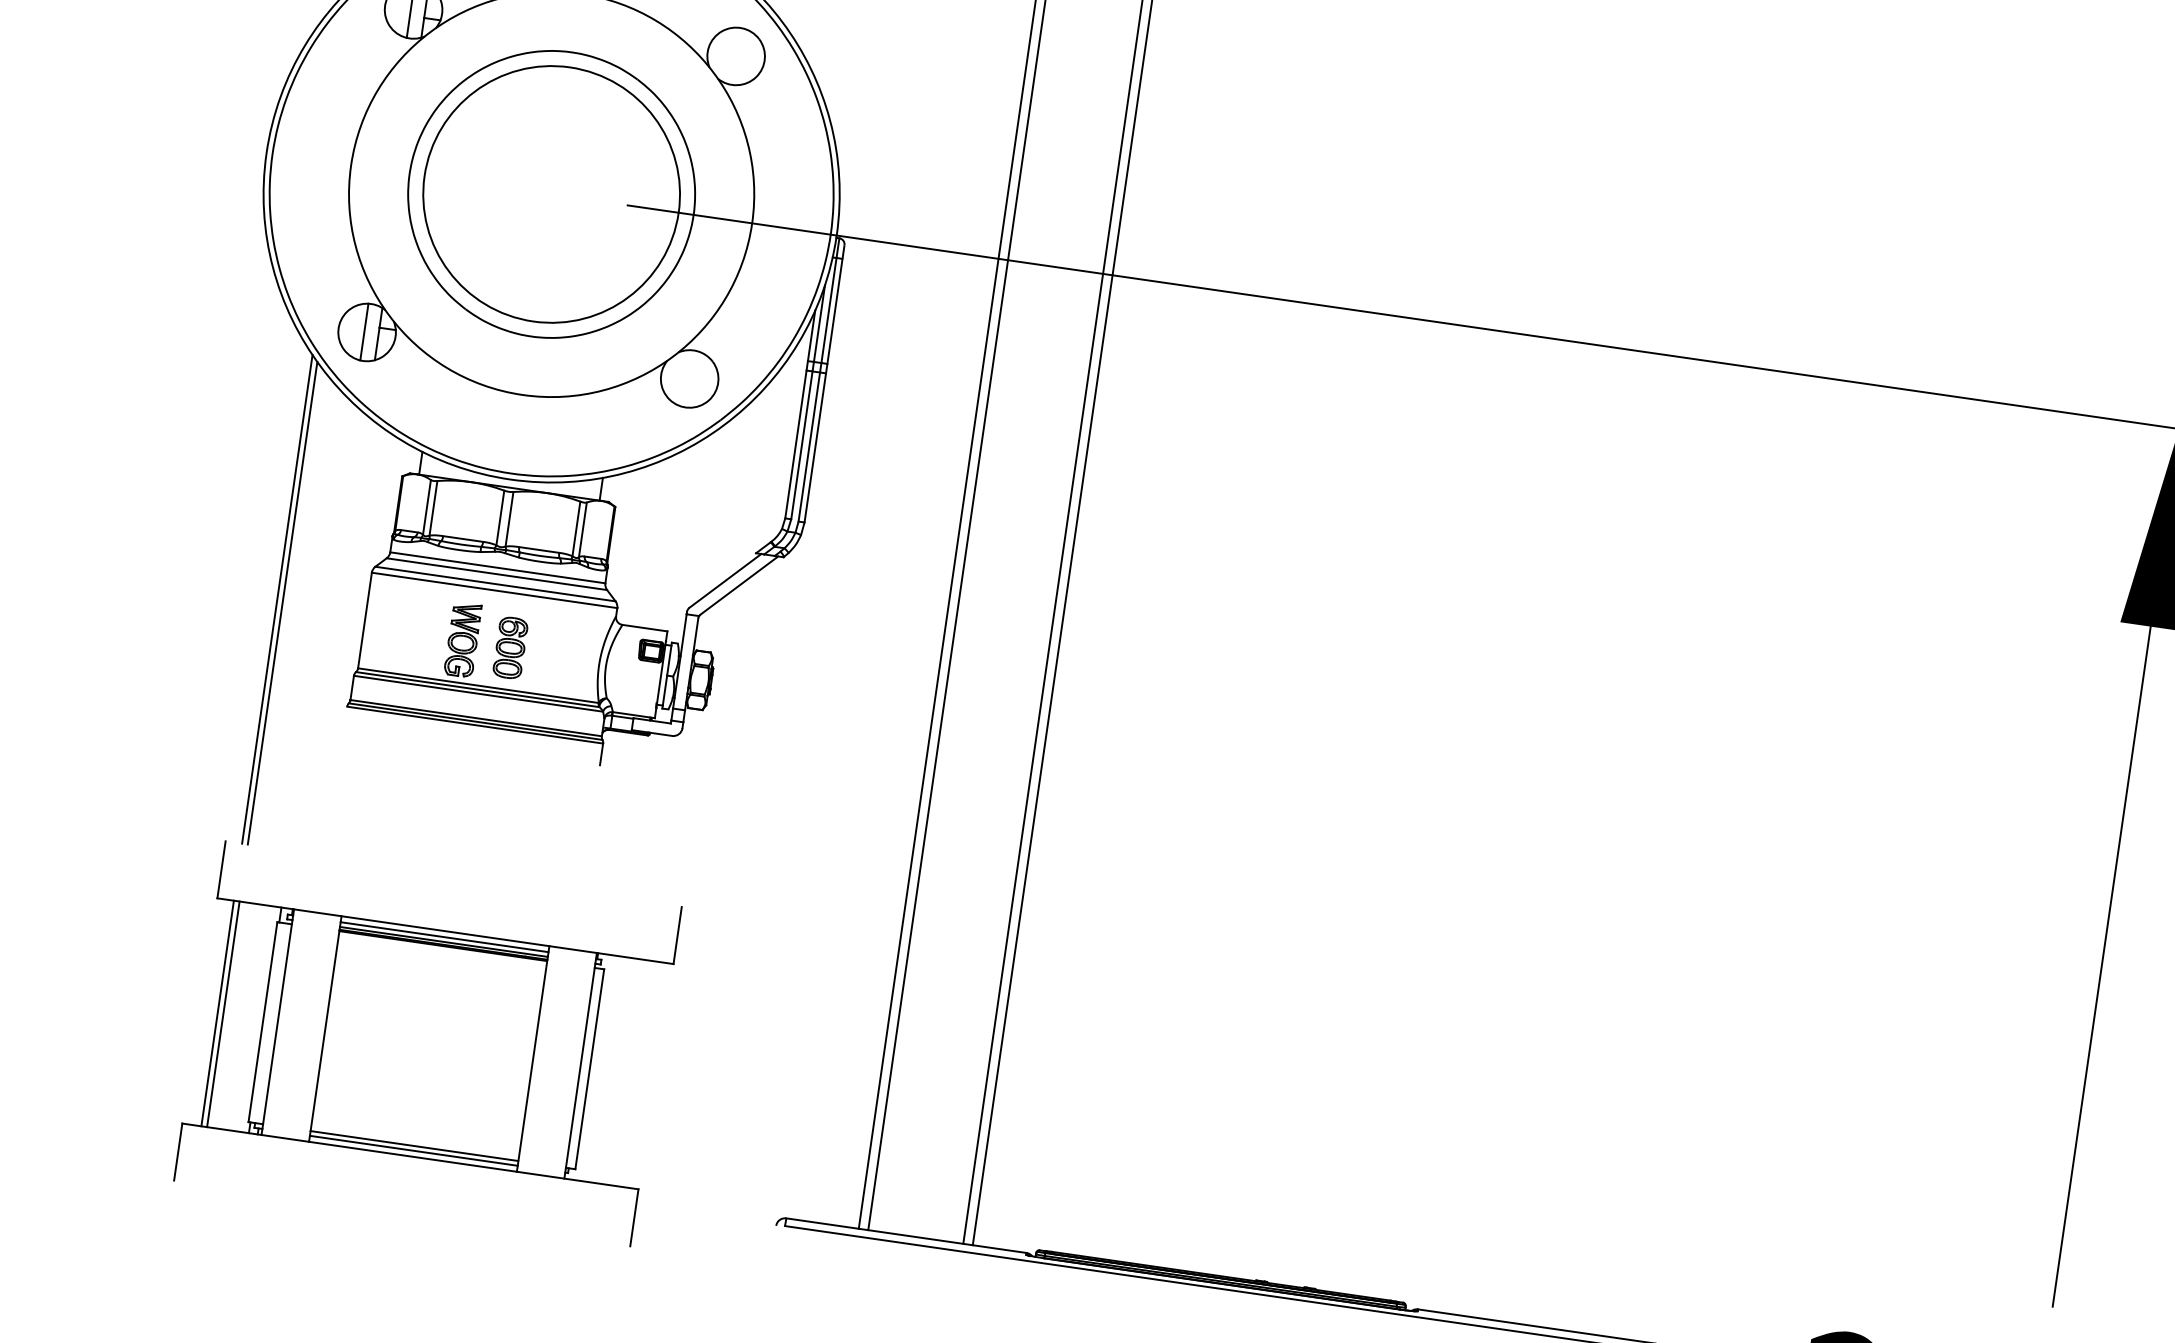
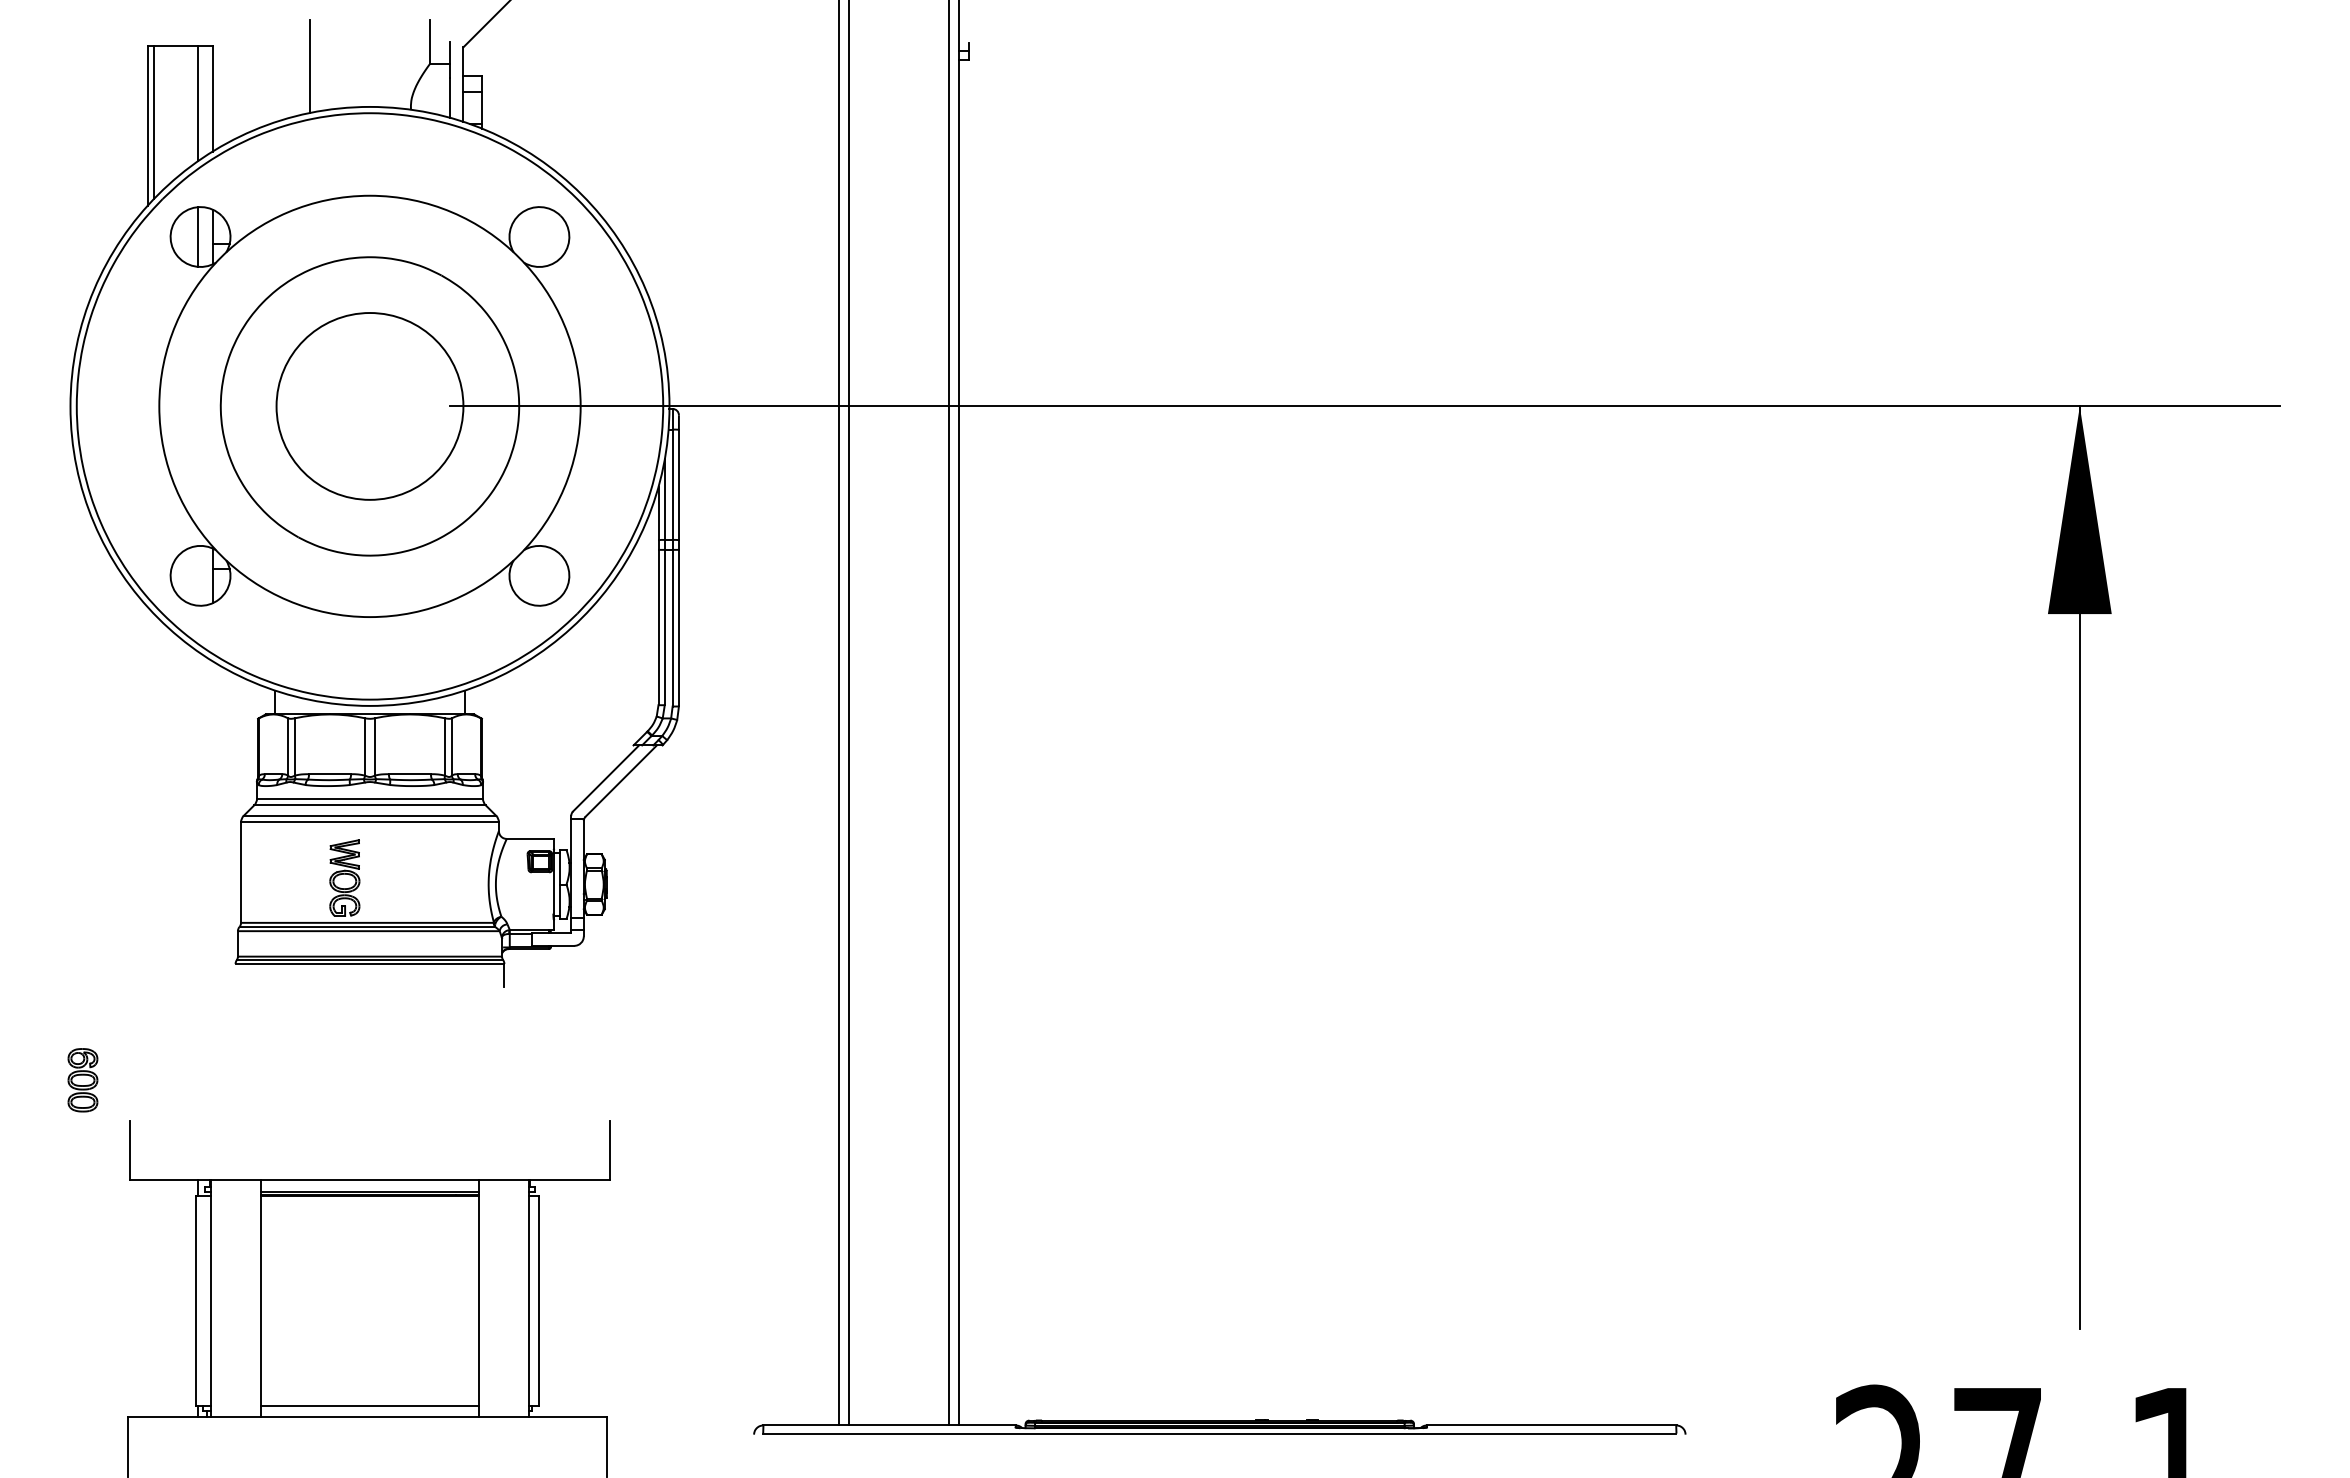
circle: (551, 193) -> (369, 405), size x0.7
line: (364, 331) -> (197, 575), removed
line: (277, 598) -> (147, 863), removed
line: (282, 602) -> (153, 866), removed
part: (510, 648) -> (82, 1080), moved
line: (444, 936) -> (369, 1186), removed
line: (217, 1013) -> (147, 1298), removed
line: (223, 1013) -> (153, 1298), removed
line: (413, 1151) -> (369, 1411), removed

